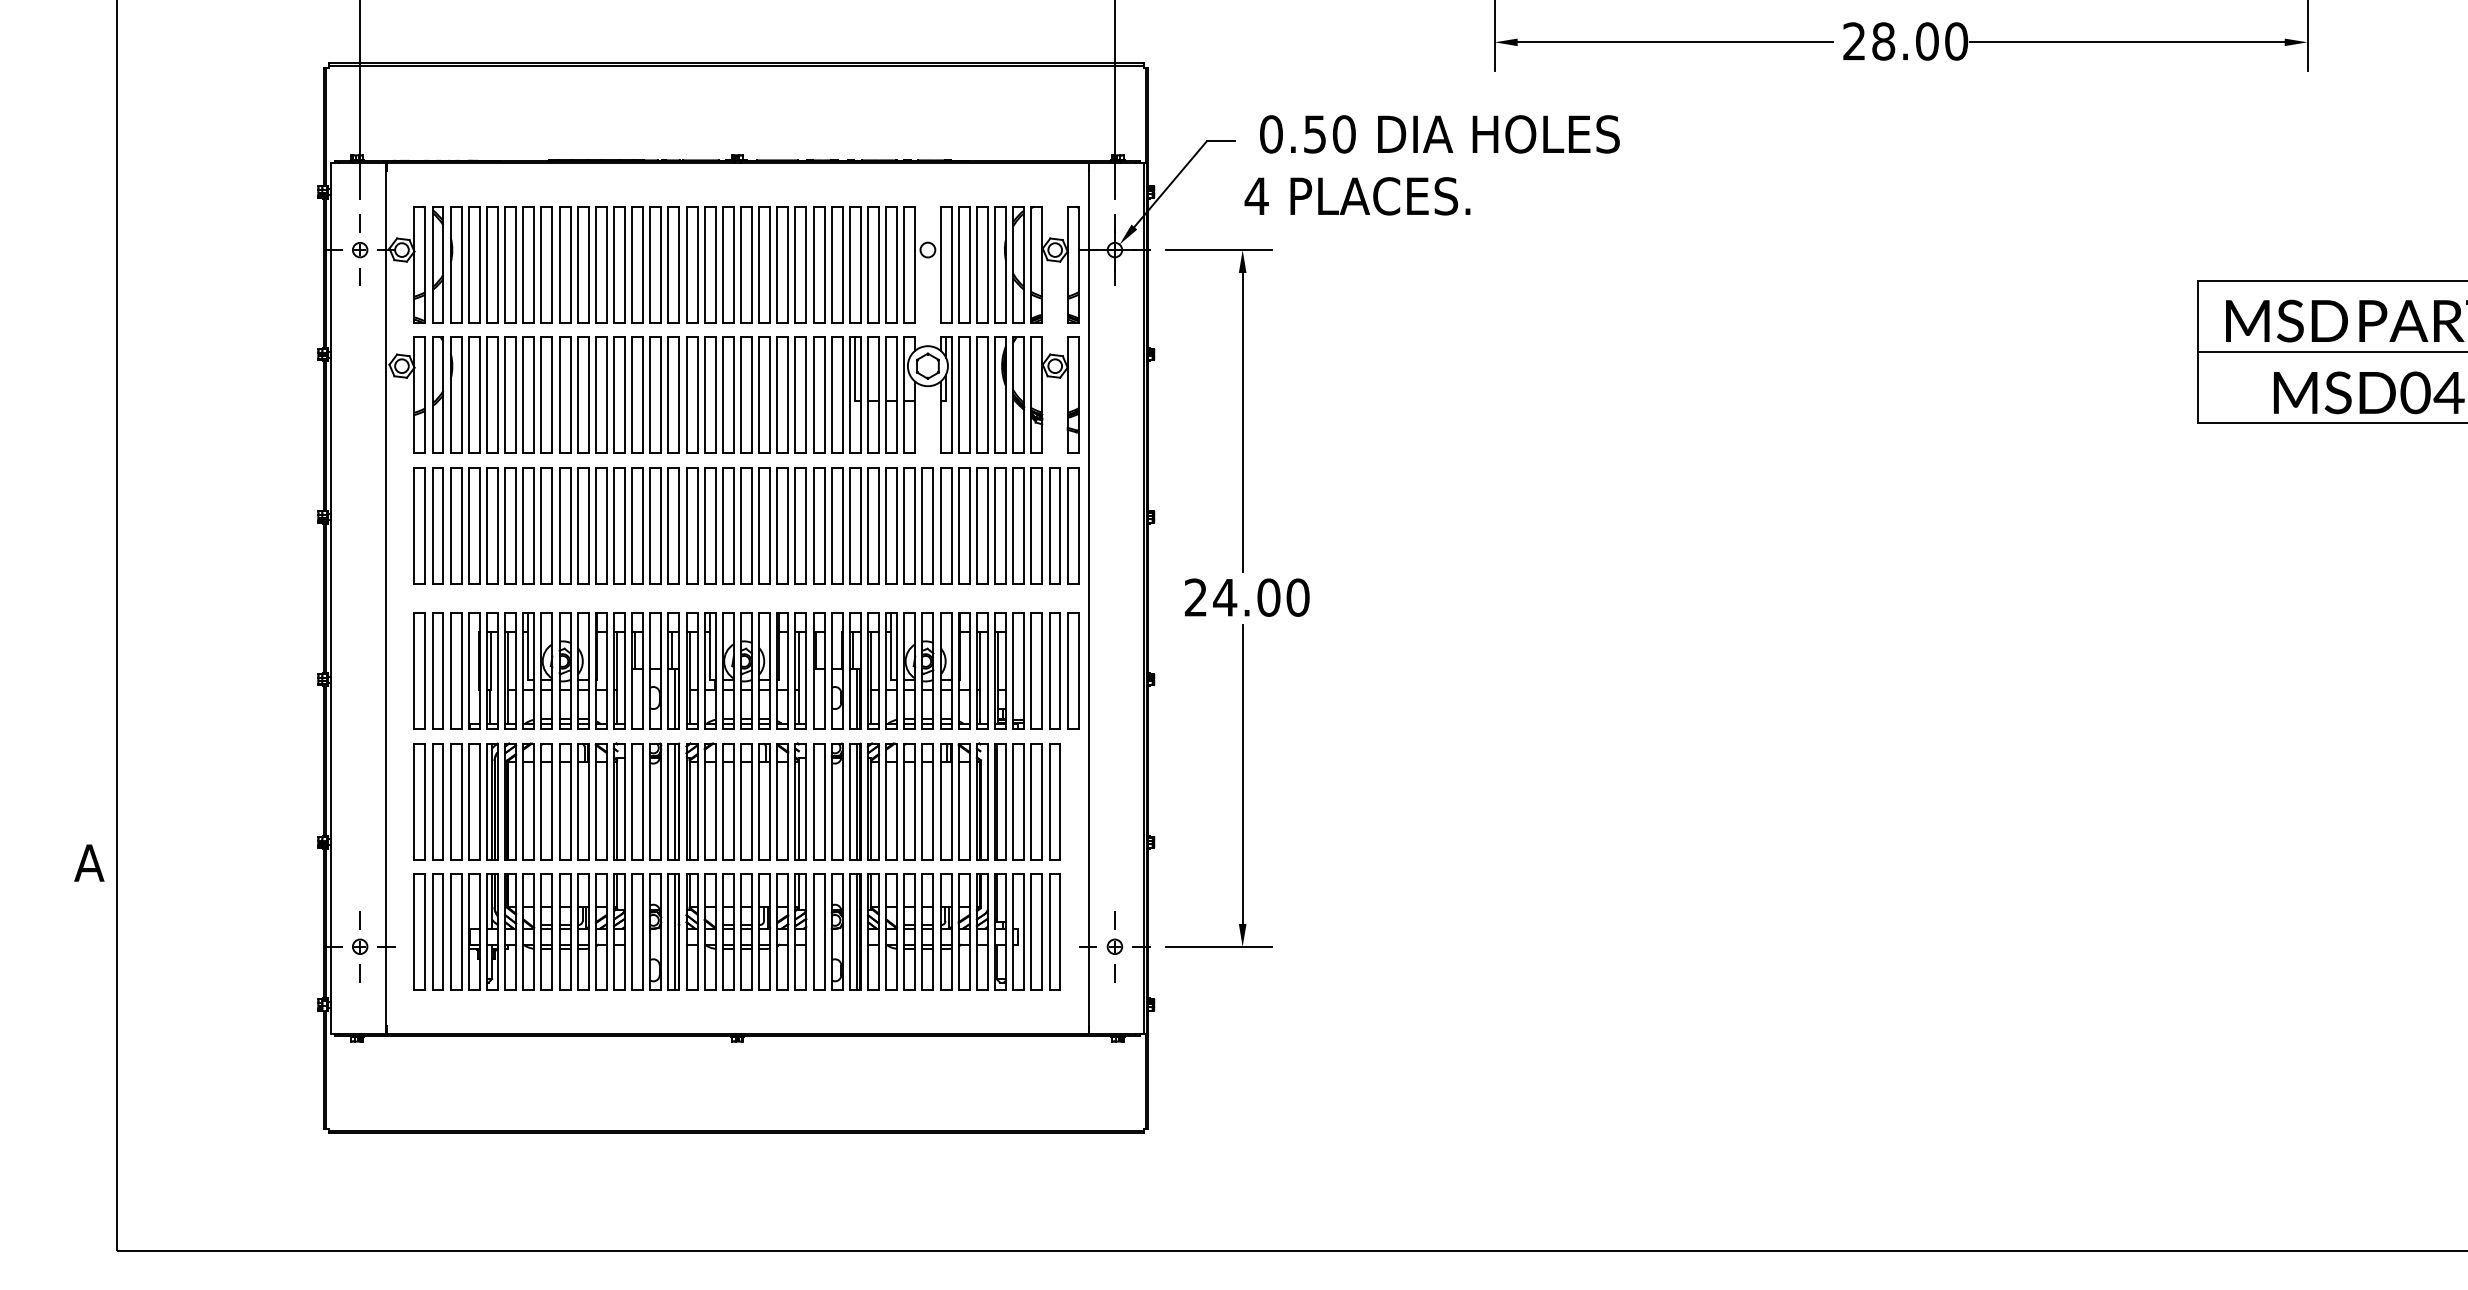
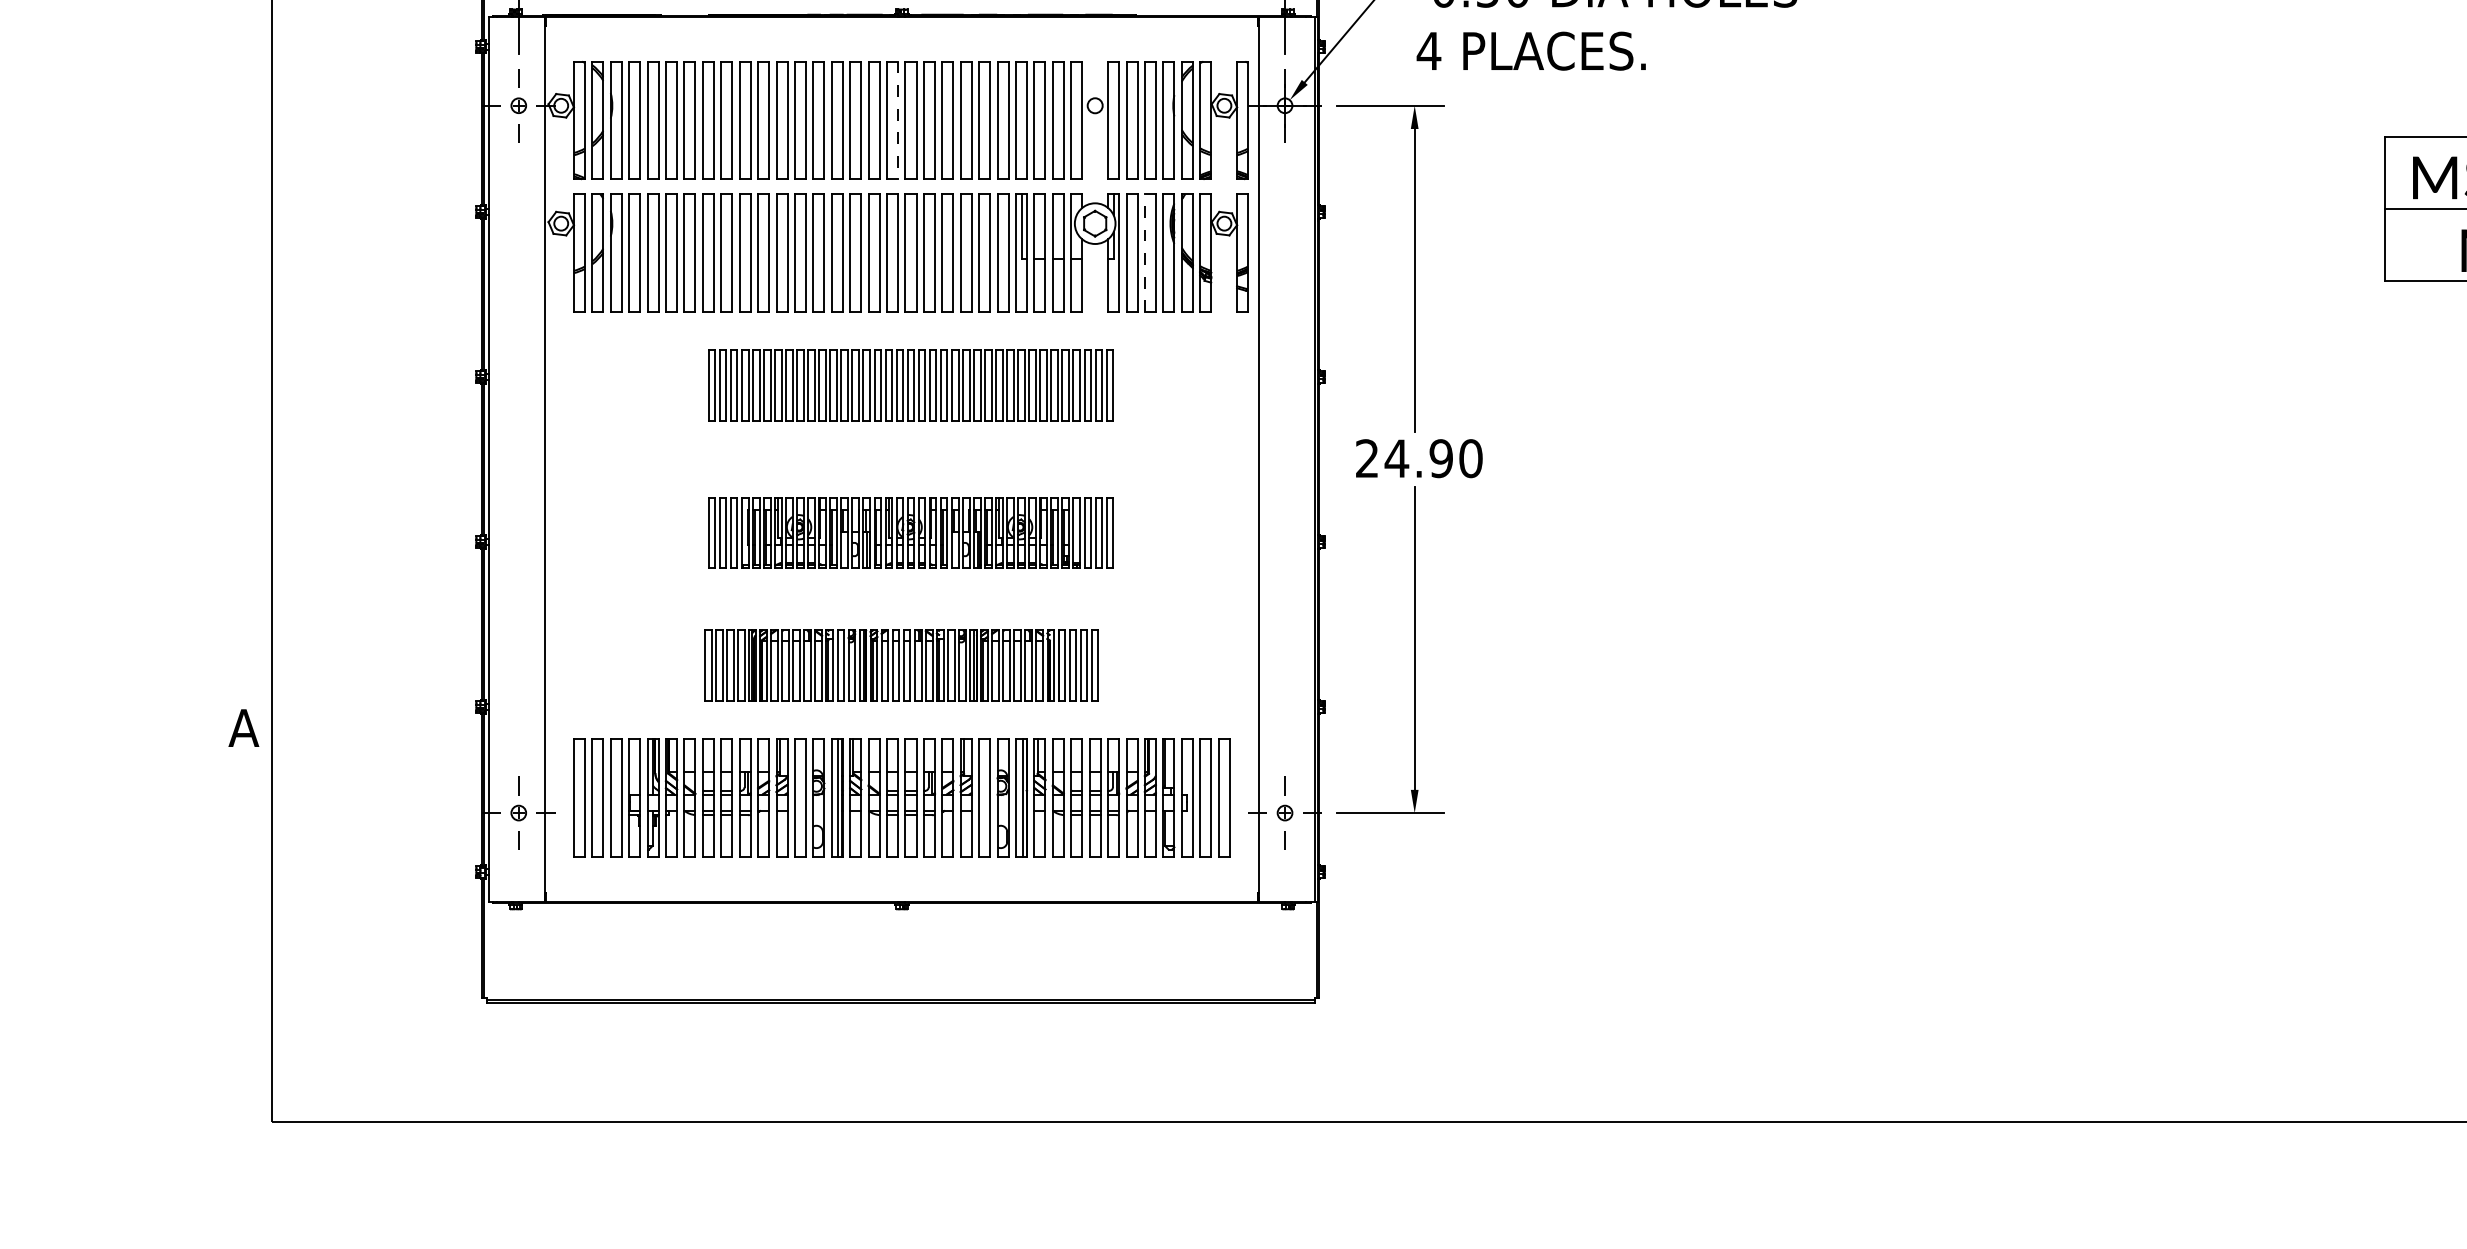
line: (733, 265) -> (897, 121), solid -> dashed
line: (976, 394) -> (1144, 252), solid -> dashed
part: (746, 525) -> (911, 385), size x0.6
text: (1268, 597) -> (1440, 458), 24.00 -> 24.90
part: (746, 670) -> (911, 532), size x0.6
part: (736, 801) -> (900, 665), size x0.6

